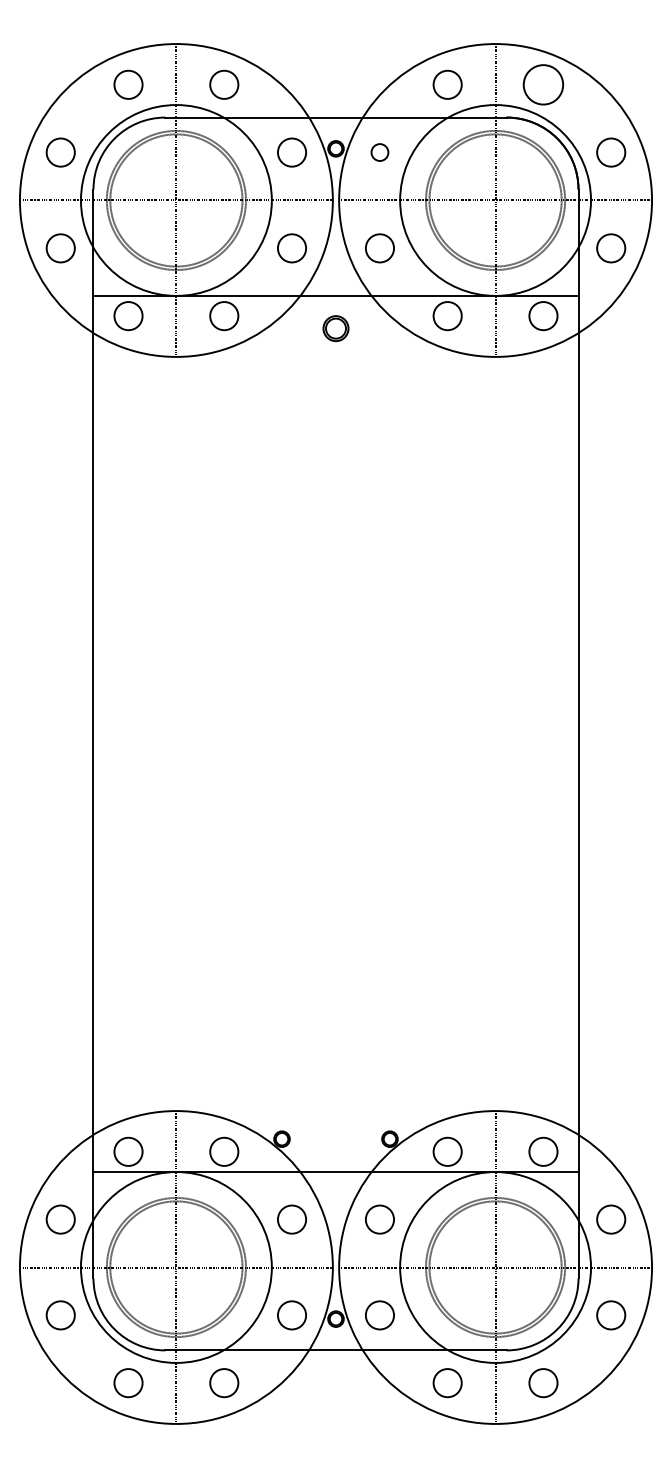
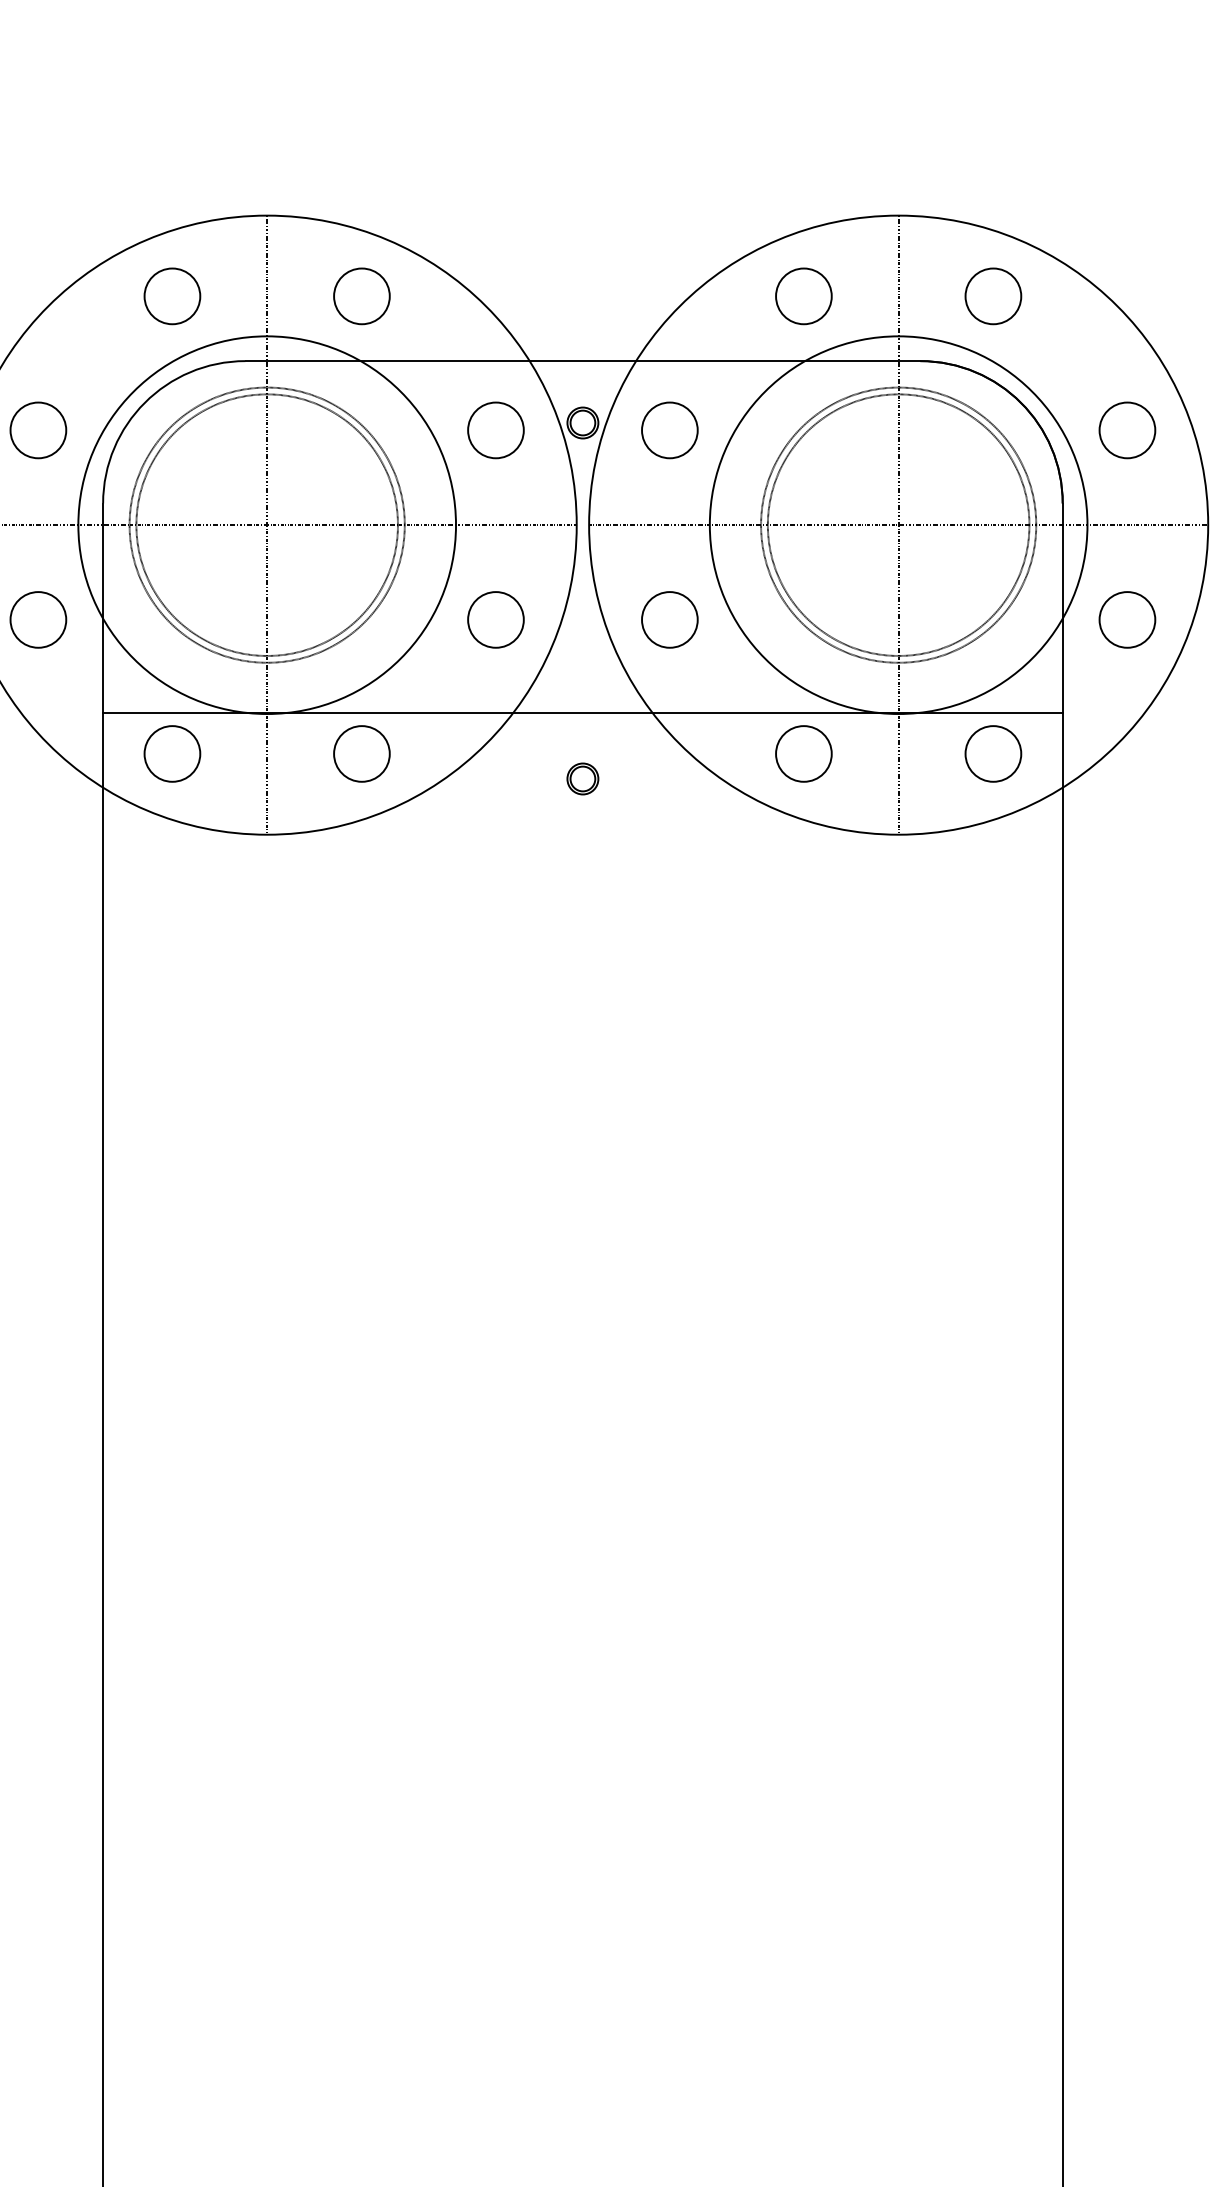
circle: (543, 84) -> (993, 295), size x0.71
circle: (379, 152) -> (668, 430), size x1.67
part: (335, 328) -> (581, 778), size x0.62

